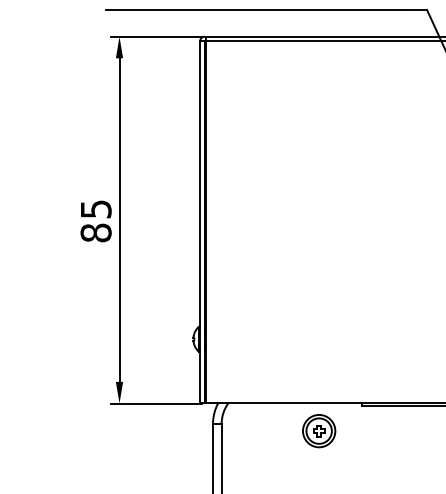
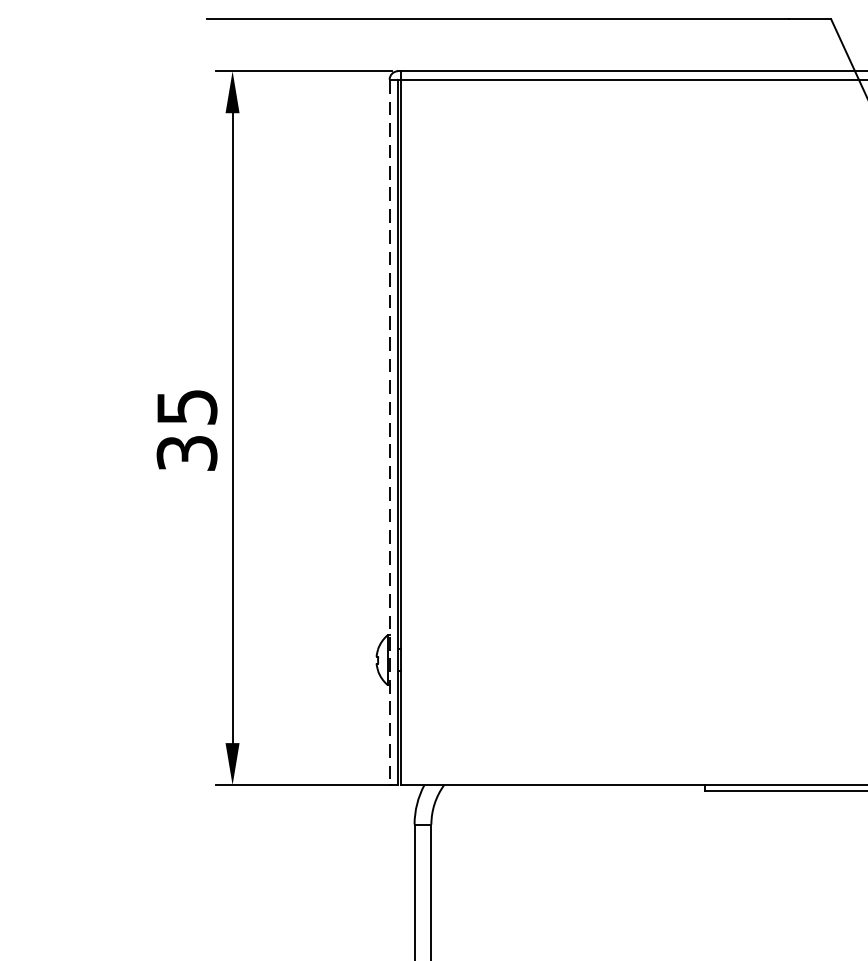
line: (200, 222) -> (390, 432), solid -> dashed
text: (95, 232) -> (185, 452), 85 -> 35
part: (319, 431) -> (621, 839), removed

